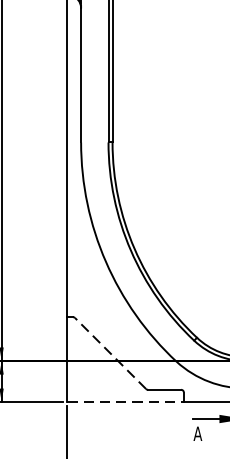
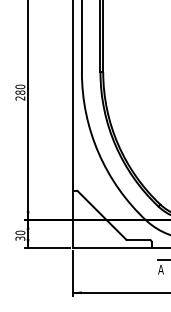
line: (110, 352) -> (101, 214), dashed -> solid
line: (126, 402) -> (112, 248), dashed -> solid

